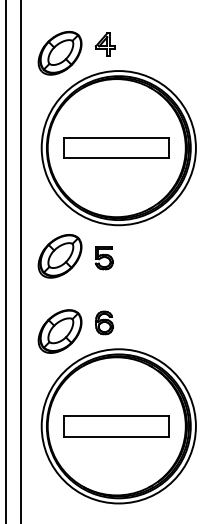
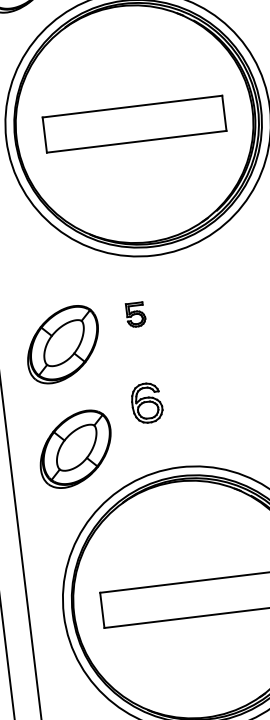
part: (59, 256) -> (62, 345), moved
part: (103, 258) -> (134, 315), size x0.6
part: (104, 322) -> (146, 402), moved

